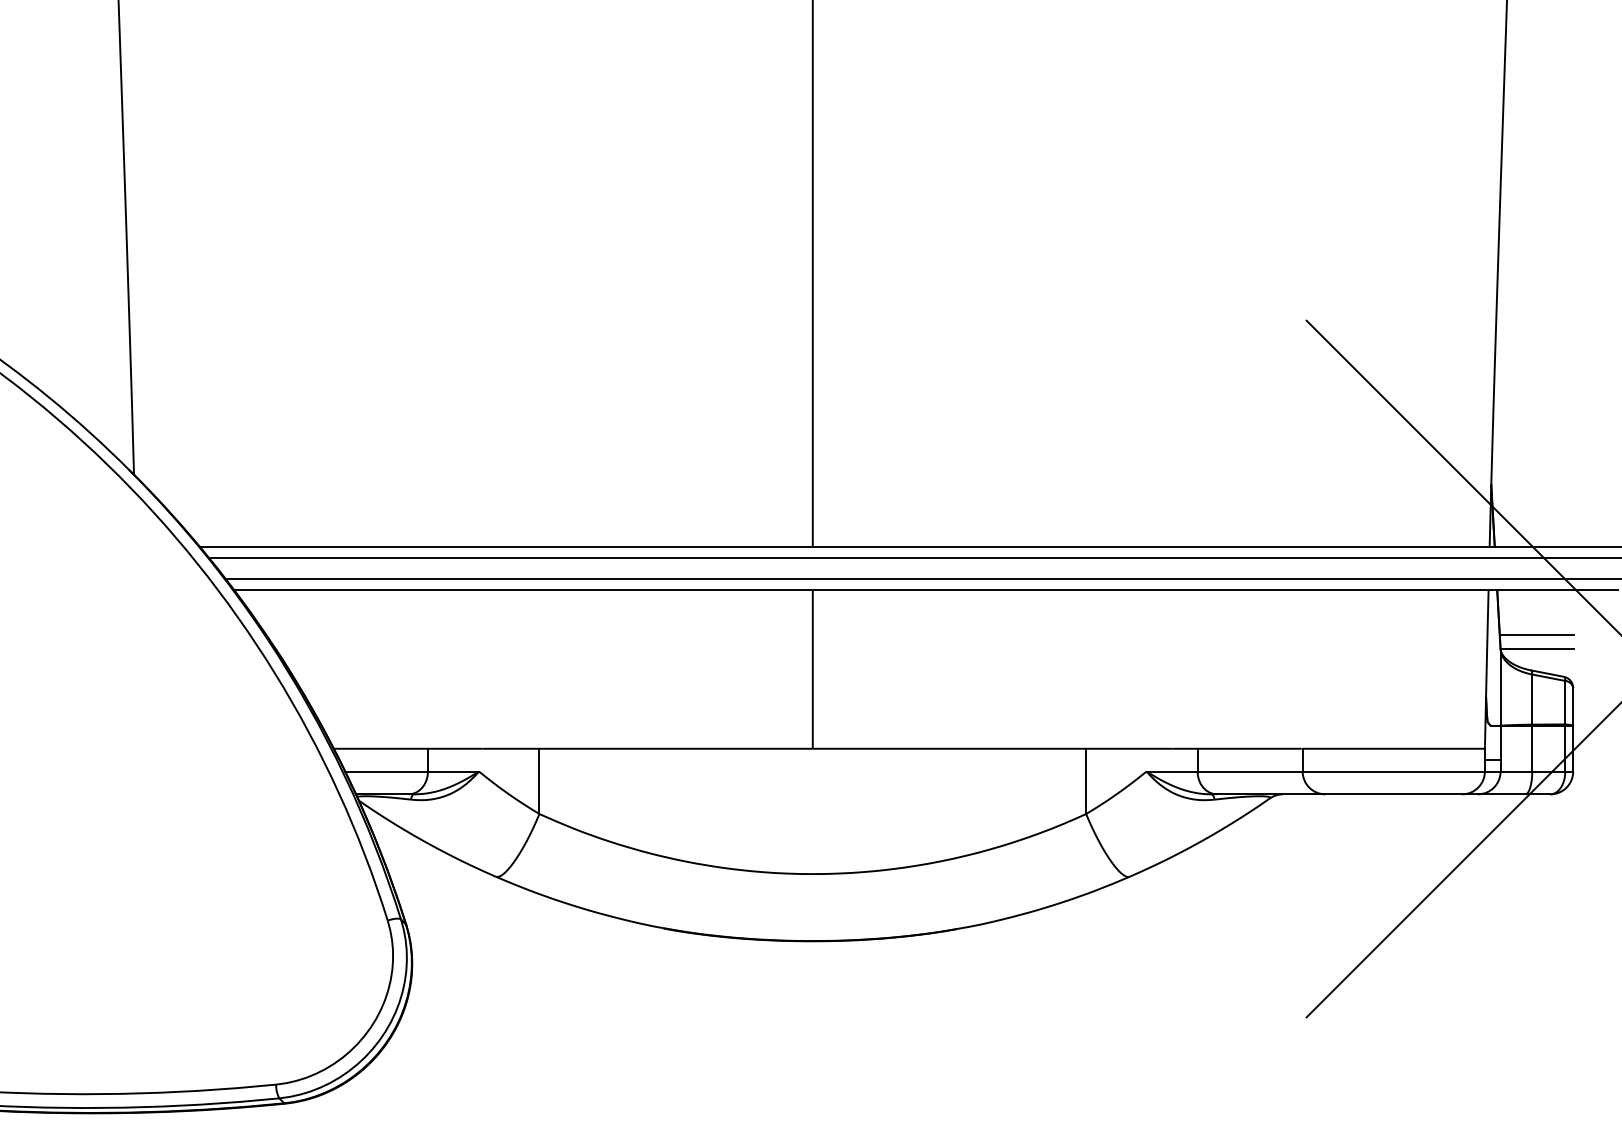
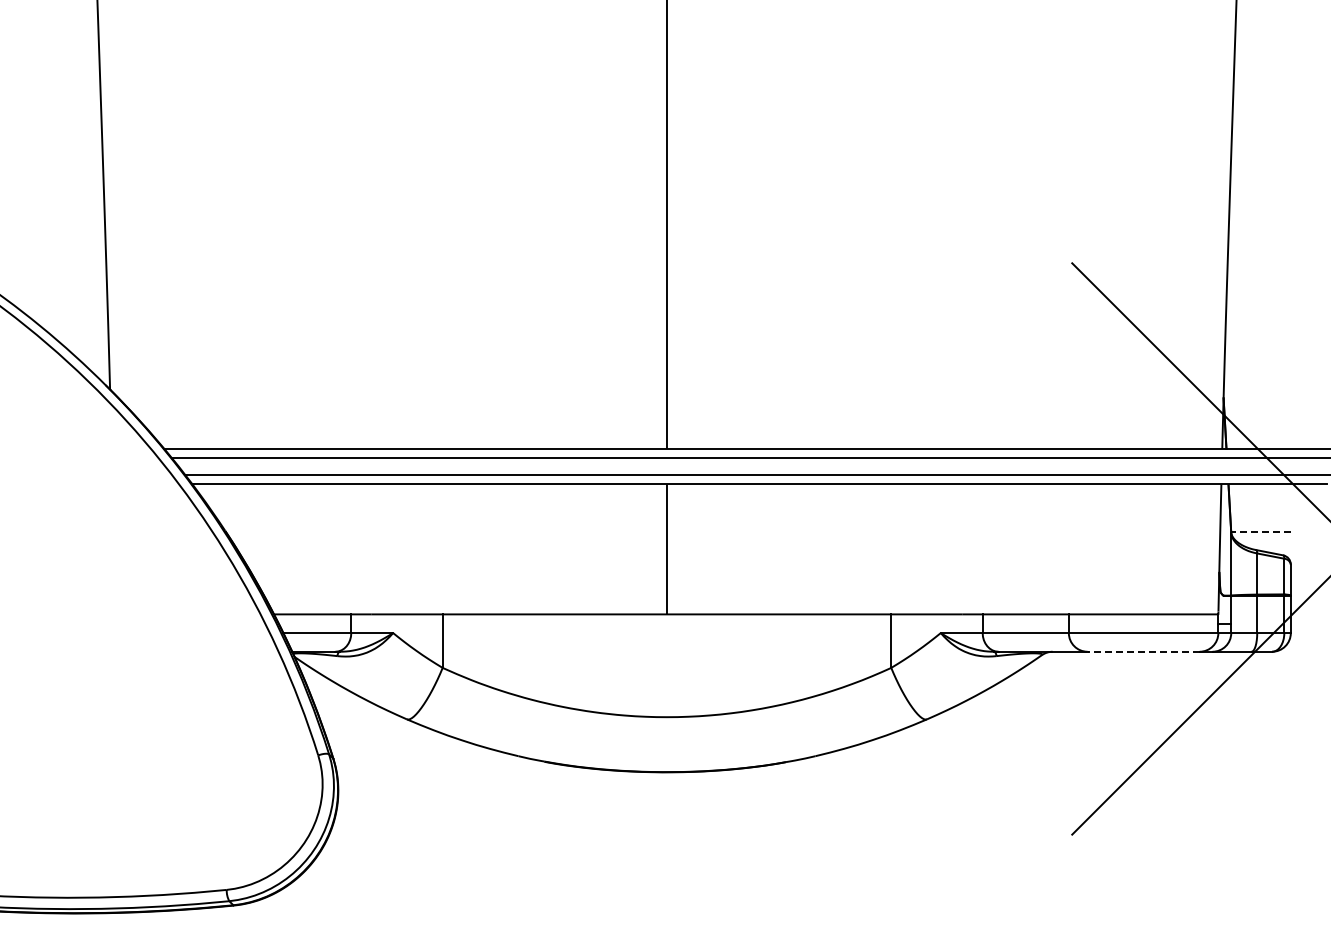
line: (1536, 634) -> (1260, 520), removed
line: (1536, 648) -> (1260, 532), solid -> dashed
line: (1393, 794) -> (1143, 651), solid -> dashed

